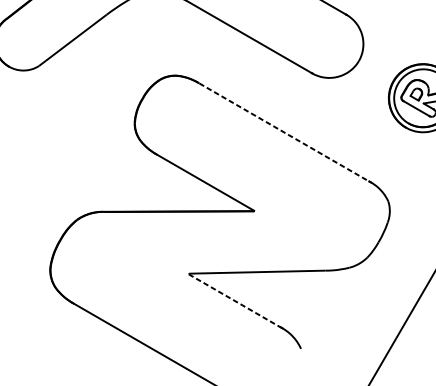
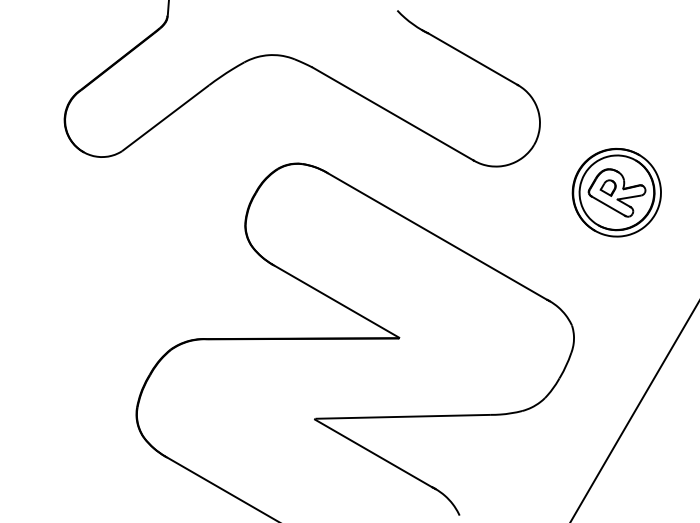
line: (283, 132) -> (437, 236), dashed -> solid
line: (234, 300) -> (373, 453), dashed -> solid

